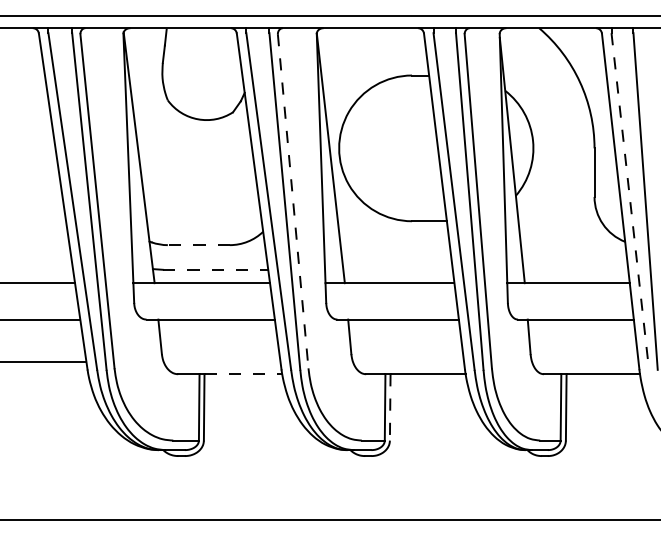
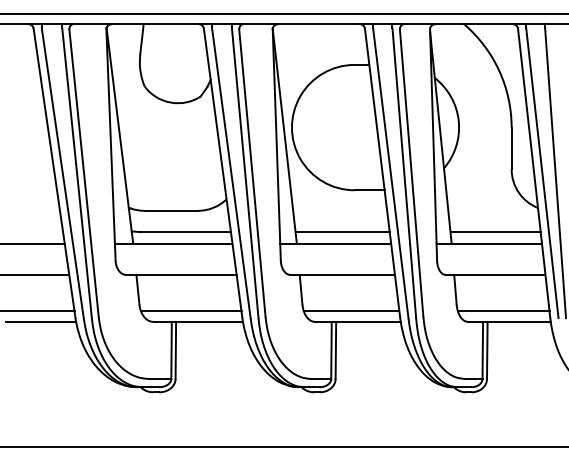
line: (293, 201) -> (252, 173), dashed -> solid
line: (630, 202) -> (542, 174), dashed -> solid
line: (198, 245) -> (170, 211), dashed -> solid
line: (215, 269) -> (185, 231), dashed -> solid
line: (397, 269) -> (342, 231), added
line: (575, 269) -> (495, 231), added
line: (221, 362) -> (190, 311), added
line: (408, 362) -> (351, 311), added
line: (585, 362) -> (503, 311), added
line: (47, 374) -> (41, 322), added
line: (243, 374) -> (209, 322), dashed -> solid
line: (390, 407) -> (336, 350), dashed -> solid

